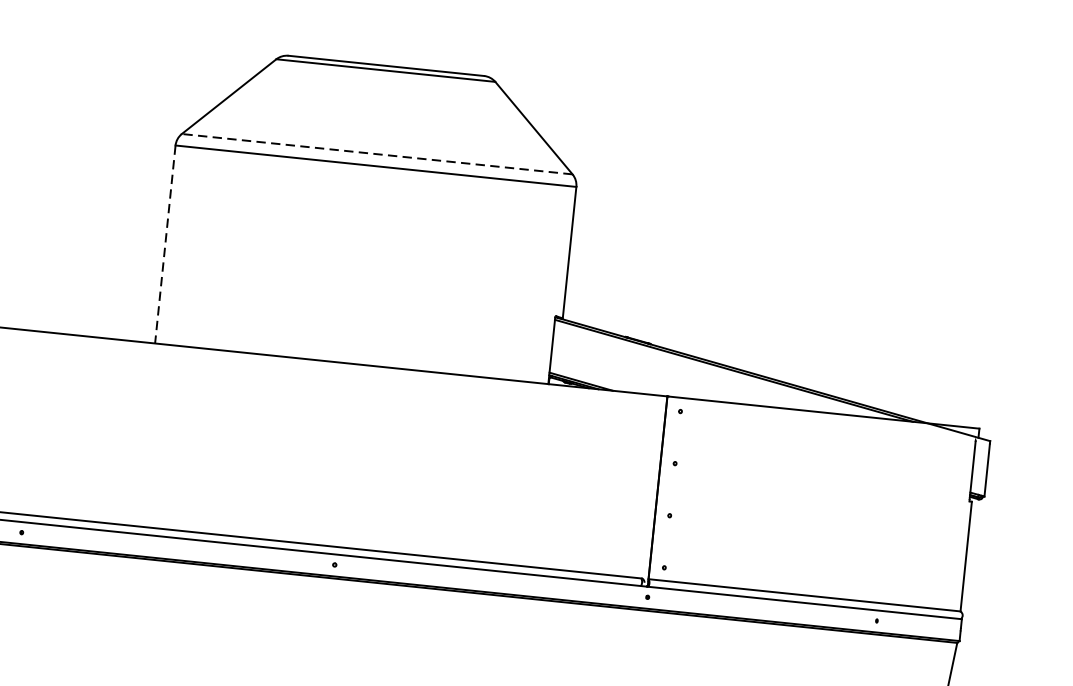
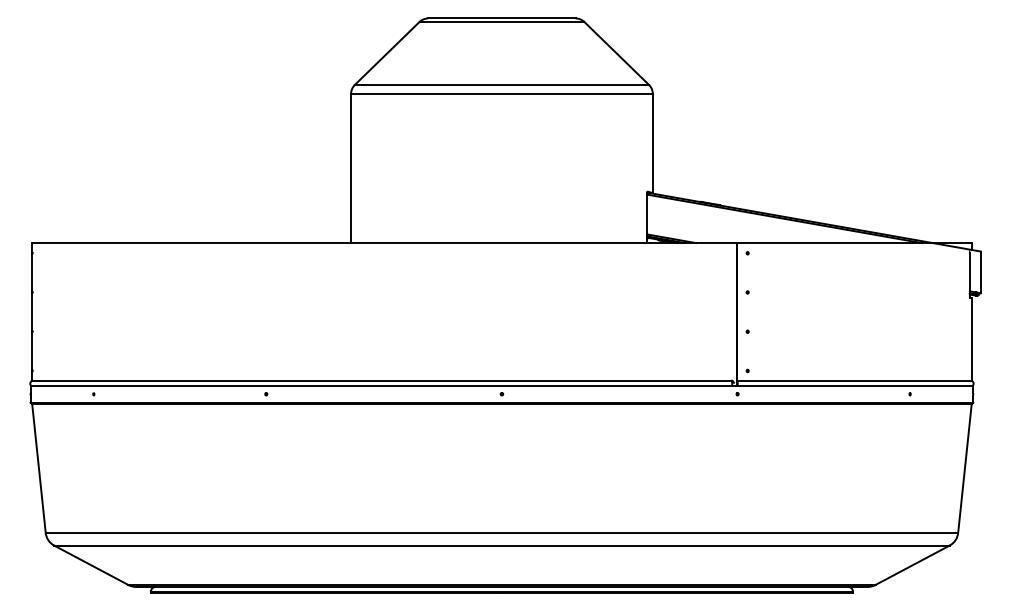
line: (376, 153) -> (501, 84), dashed -> solid
line: (165, 244) -> (351, 168), dashed -> solid

